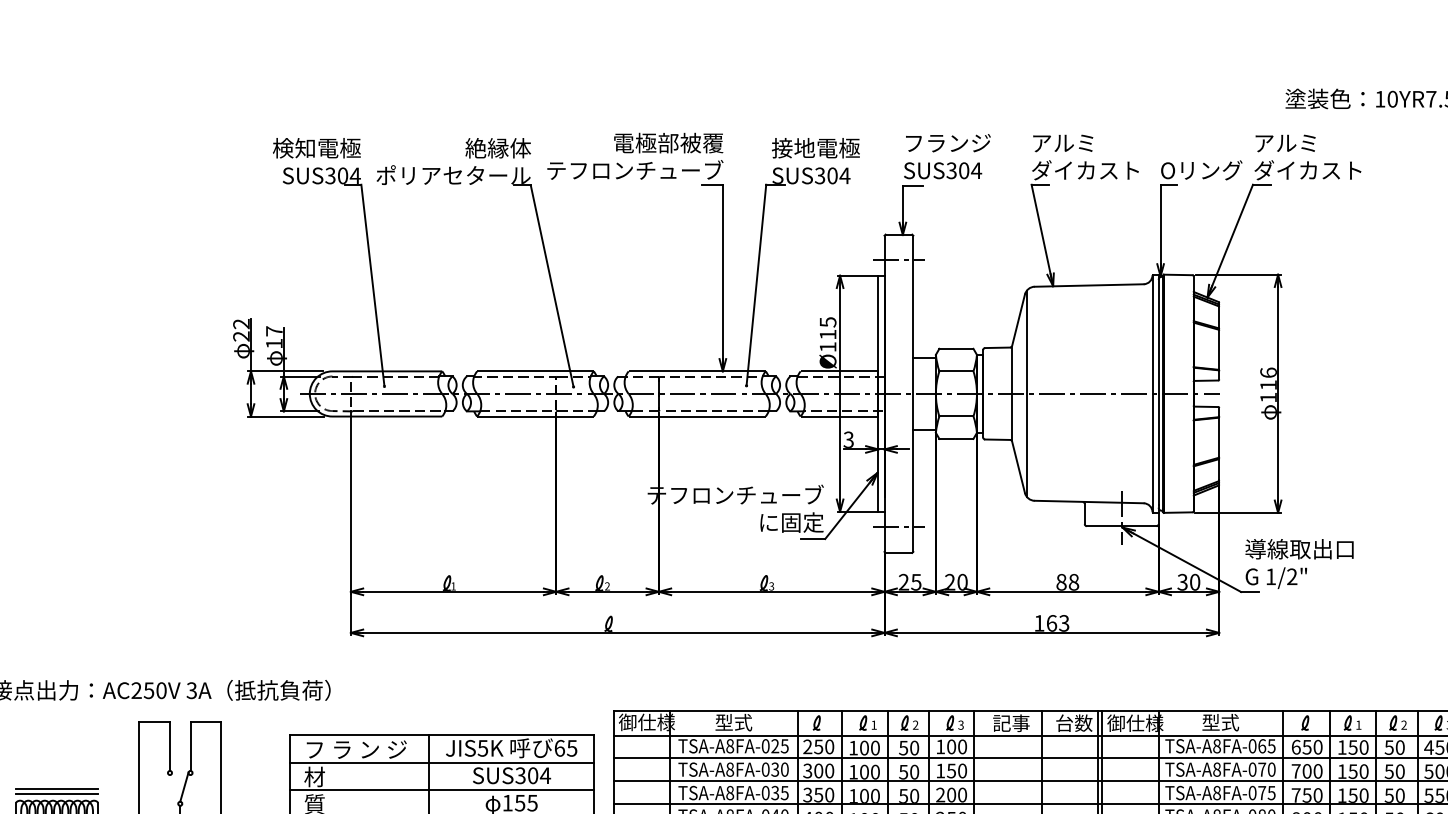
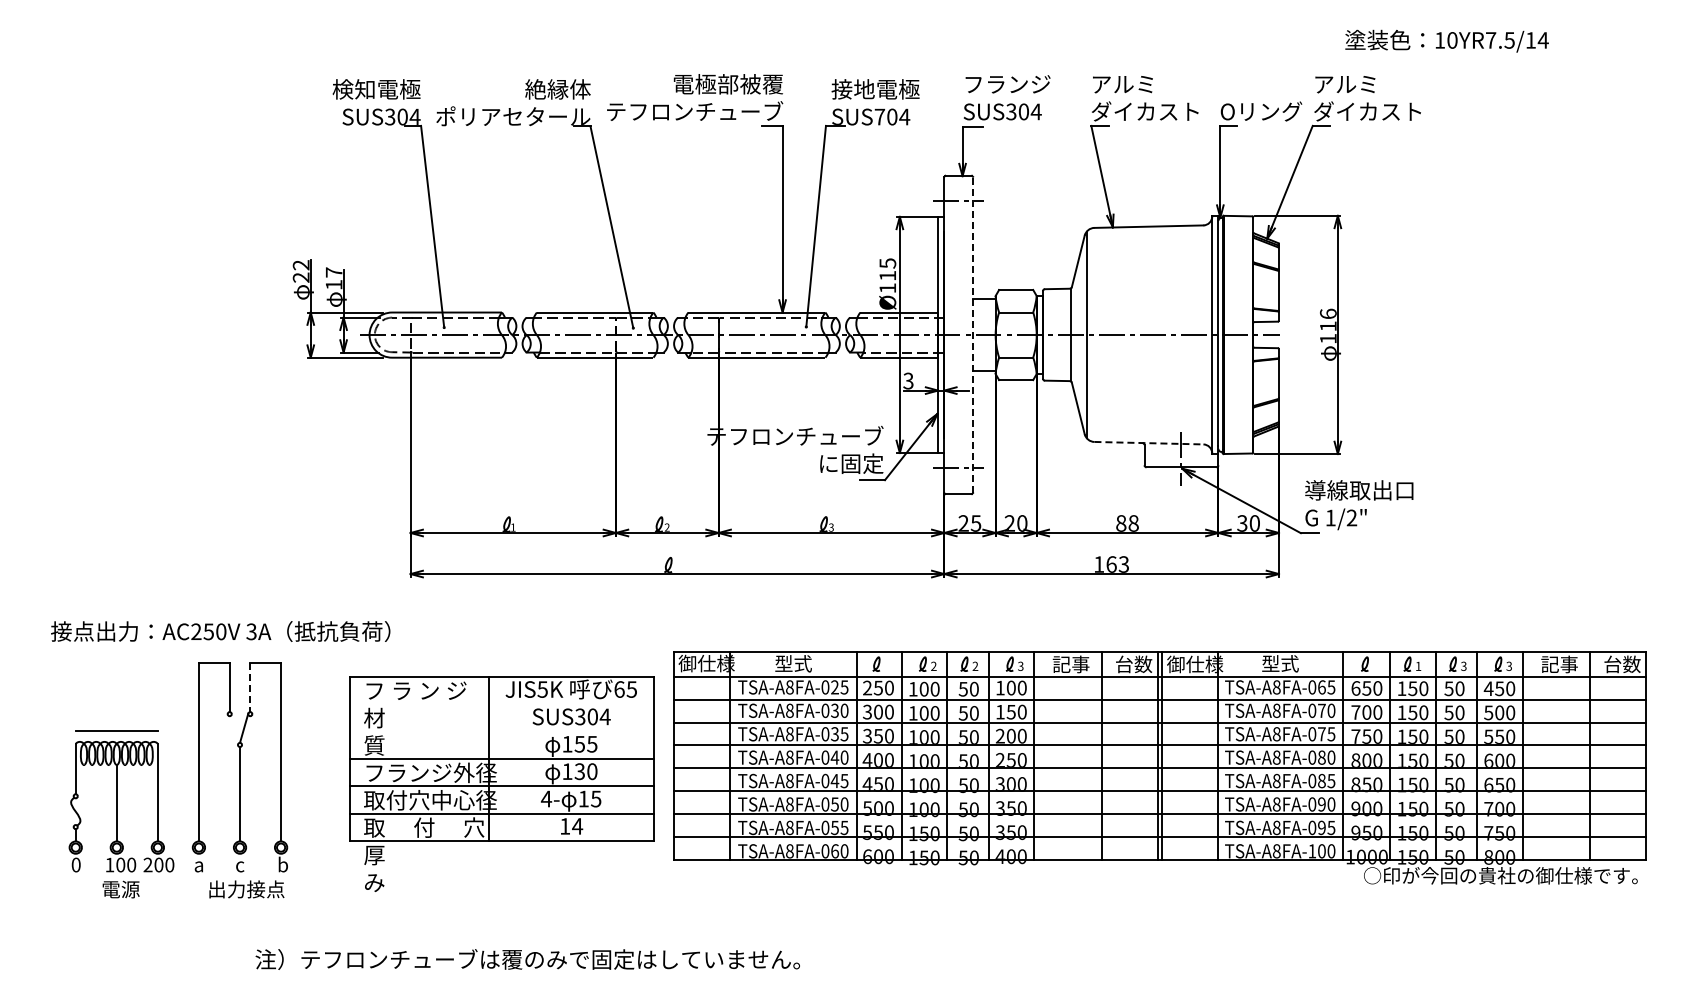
text: (819, 175) -> (879, 116), SUS304 -> SUS704
line: (913, 393) -> (973, 334), solid -> dashed
line: (1088, 502) -> (1148, 443), solid -> dashed
text: (873, 724) -> (933, 665), 1 -> 2
text: (1403, 725) -> (1463, 666), 2 -> 3
line: (190, 746) -> (250, 687), solid -> dashed
line: (441, 762) -> (501, 703), removed
line: (441, 790) -> (501, 731), removed
line: (56, 793) -> (116, 734), removed

